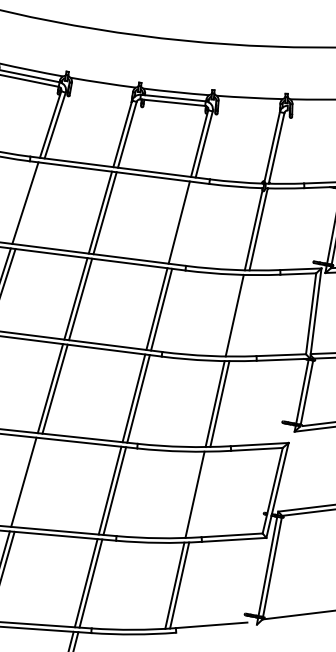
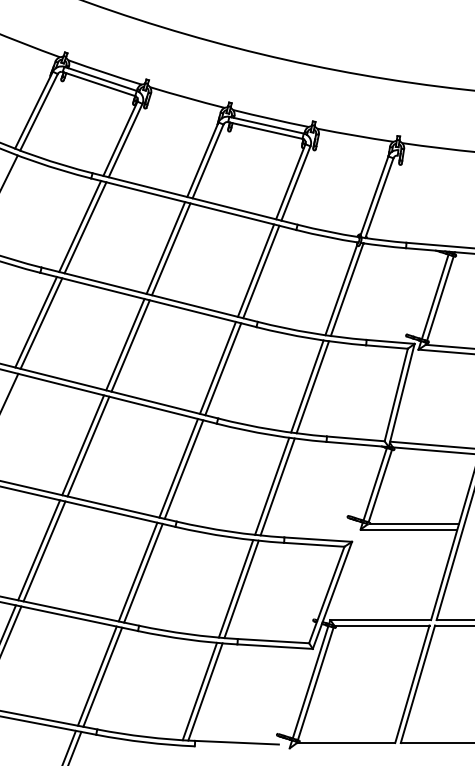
line: (30, 203) -> (85, 227), added
line: (184, 222) -> (261, 271), added
line: (239, 316) -> (312, 387), added
line: (28, 482) -> (44, 551), added
line: (199, 494) -> (241, 589), added

